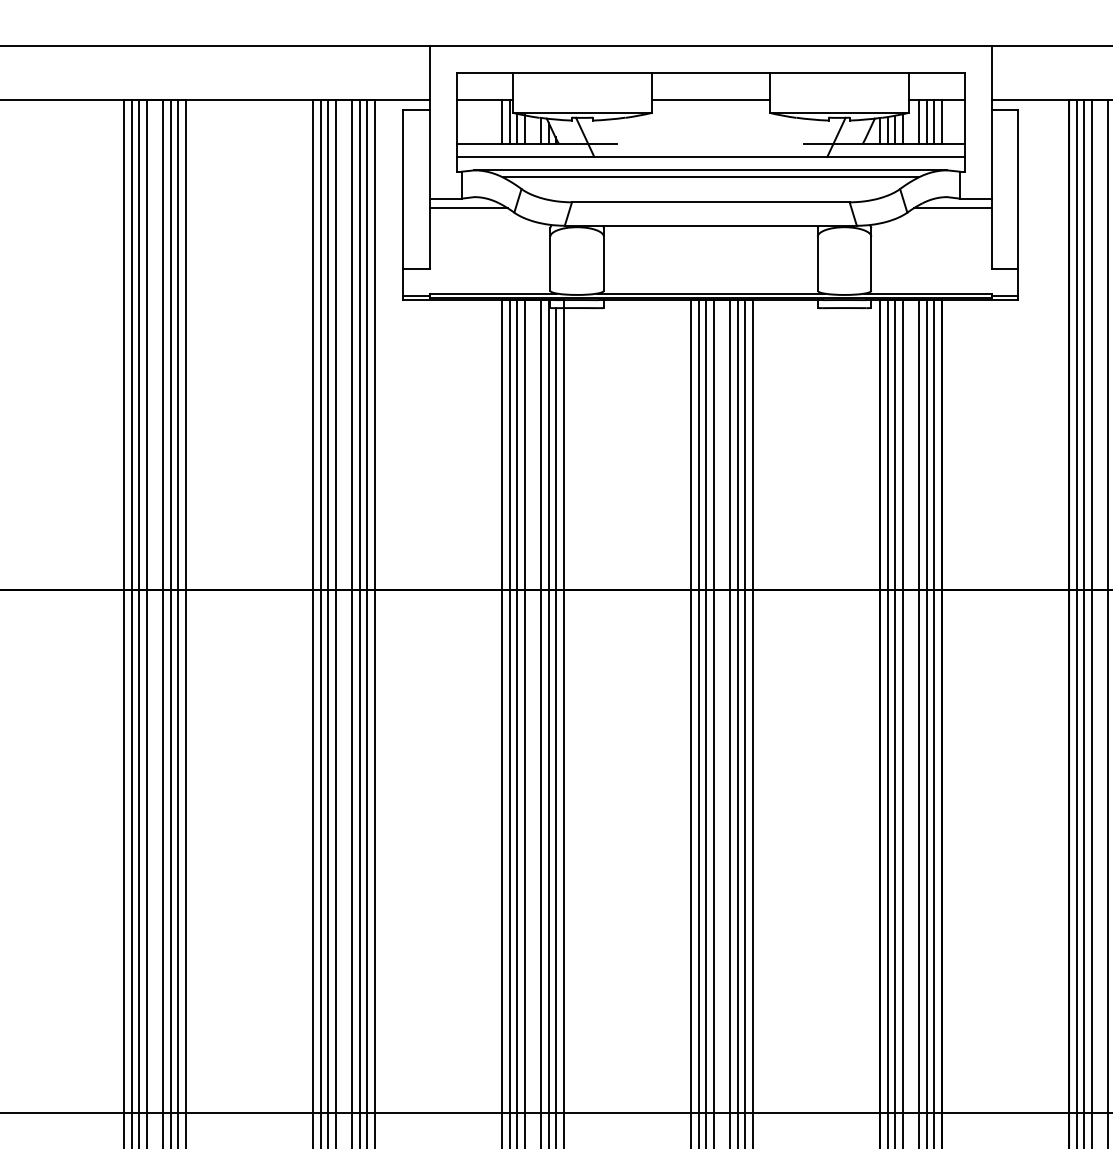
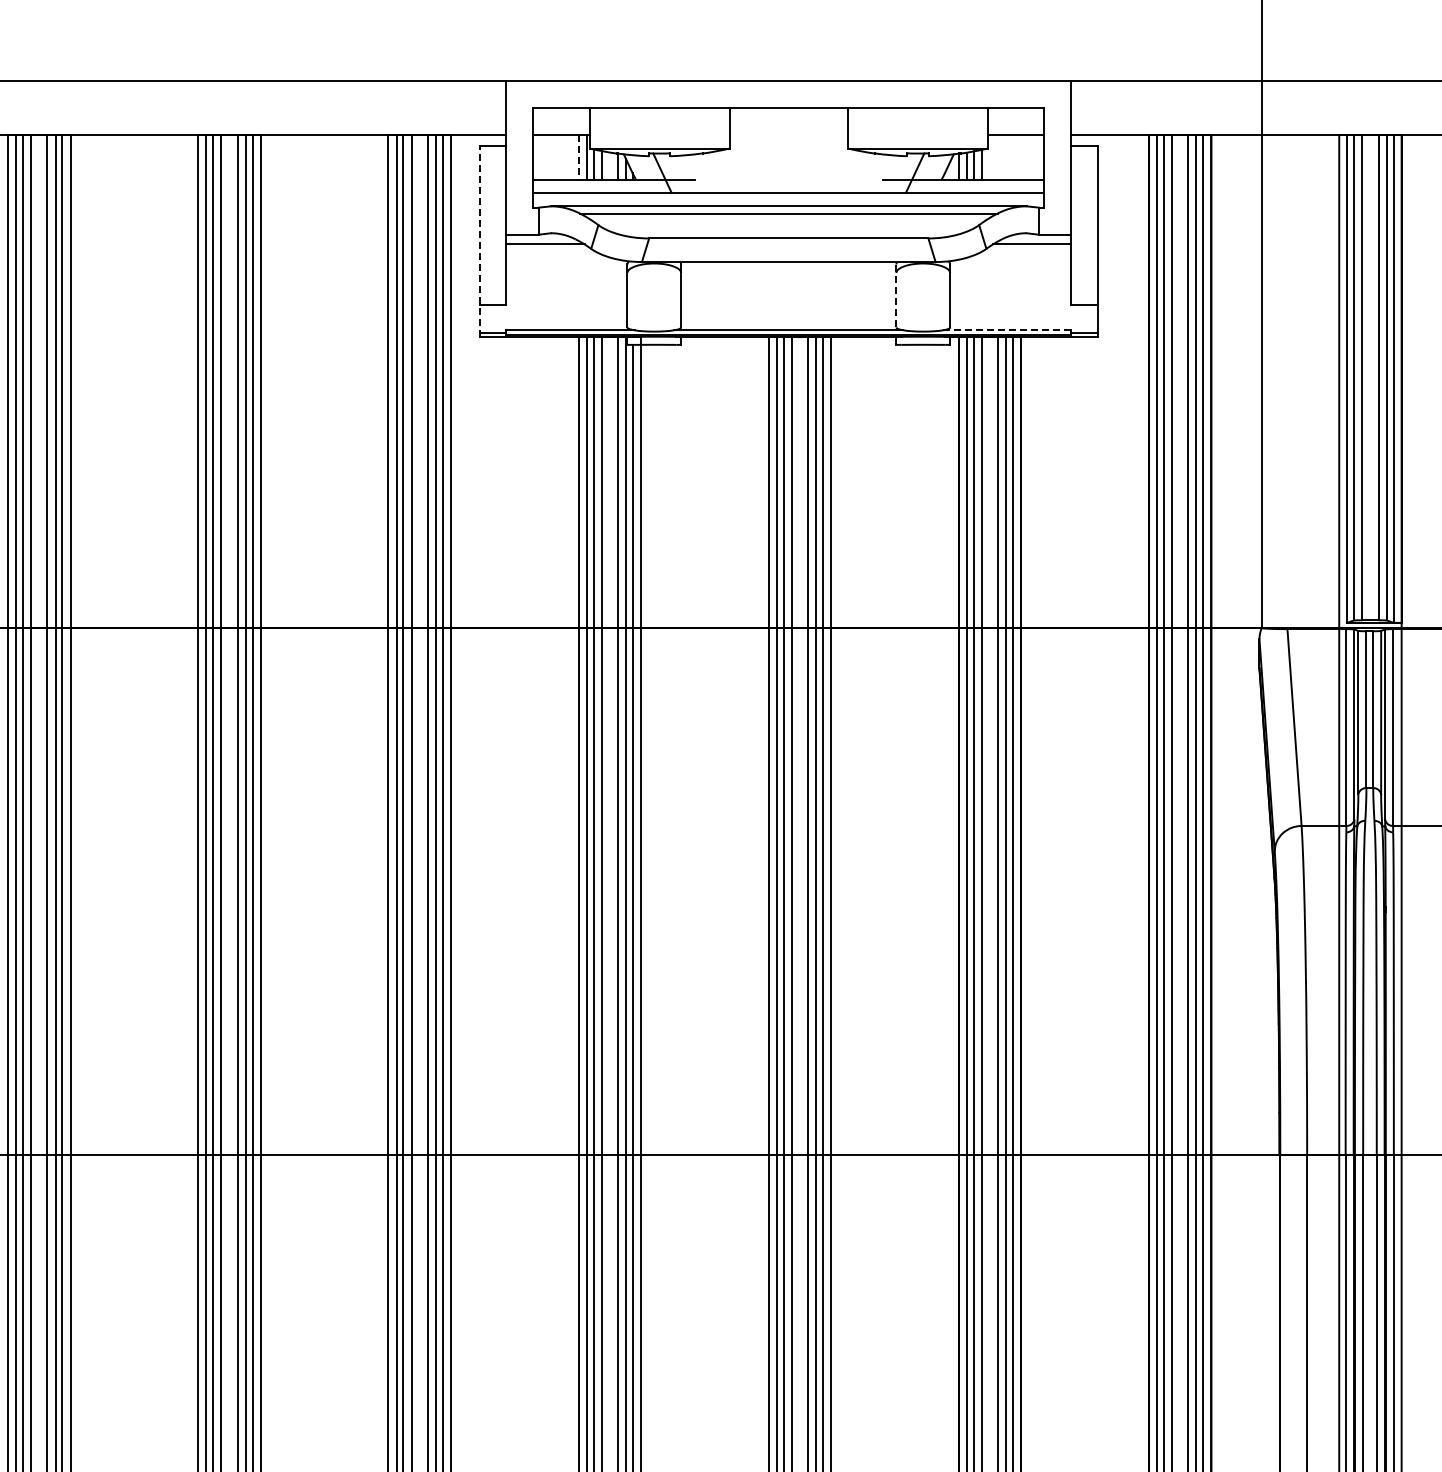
line: (710, 99) -> (788, 135), removed
line: (501, 121) -> (578, 157), solid -> dashed
line: (919, 121) -> (998, 157), removed
line: (927, 121) -> (1006, 157), removed
line: (934, 121) -> (1013, 157), removed
line: (942, 121) -> (1021, 157), removed
line: (403, 205) -> (479, 241), solid -> dashed
line: (817, 259) -> (896, 295), solid -> dashed
line: (928, 293) -> (1007, 330), solid -> dashed

